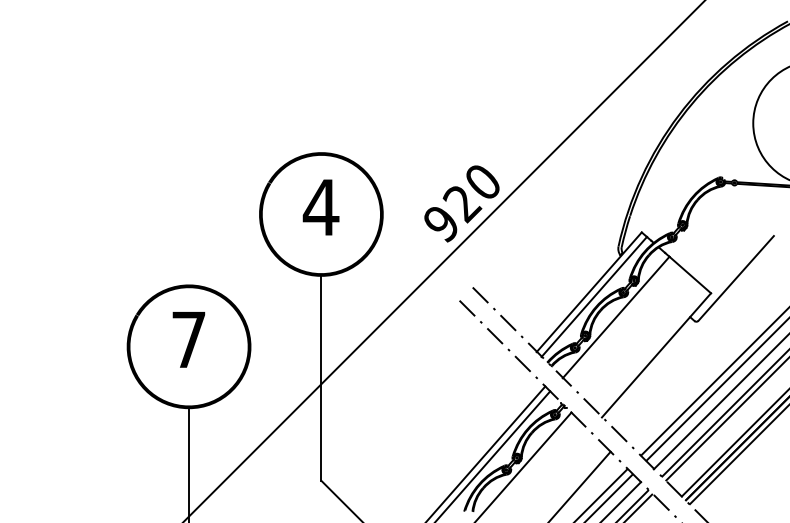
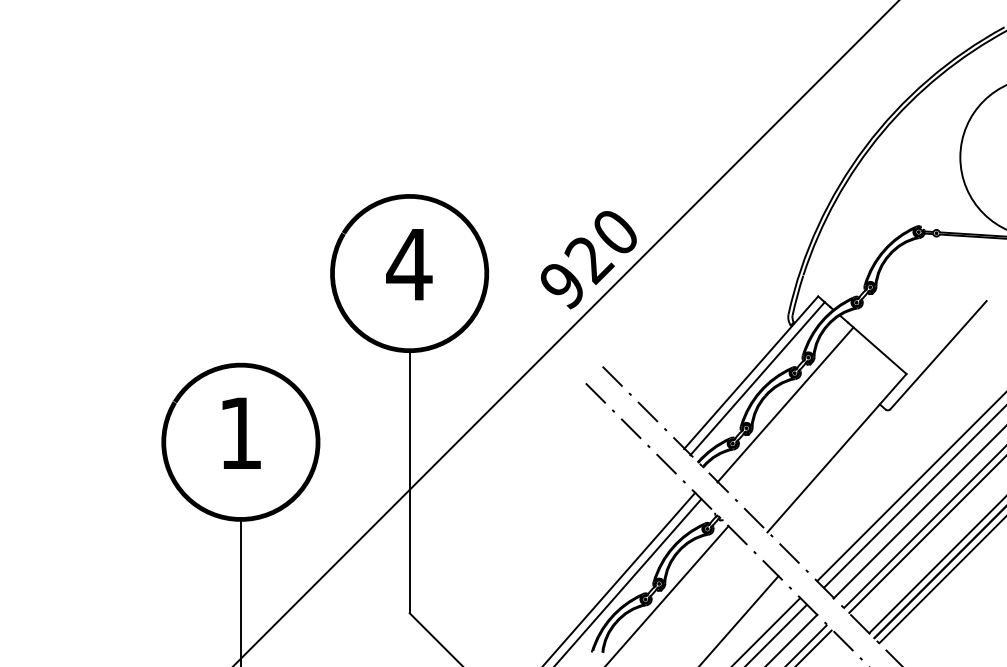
text: (188, 339) -> (240, 432), 7 -> 1

